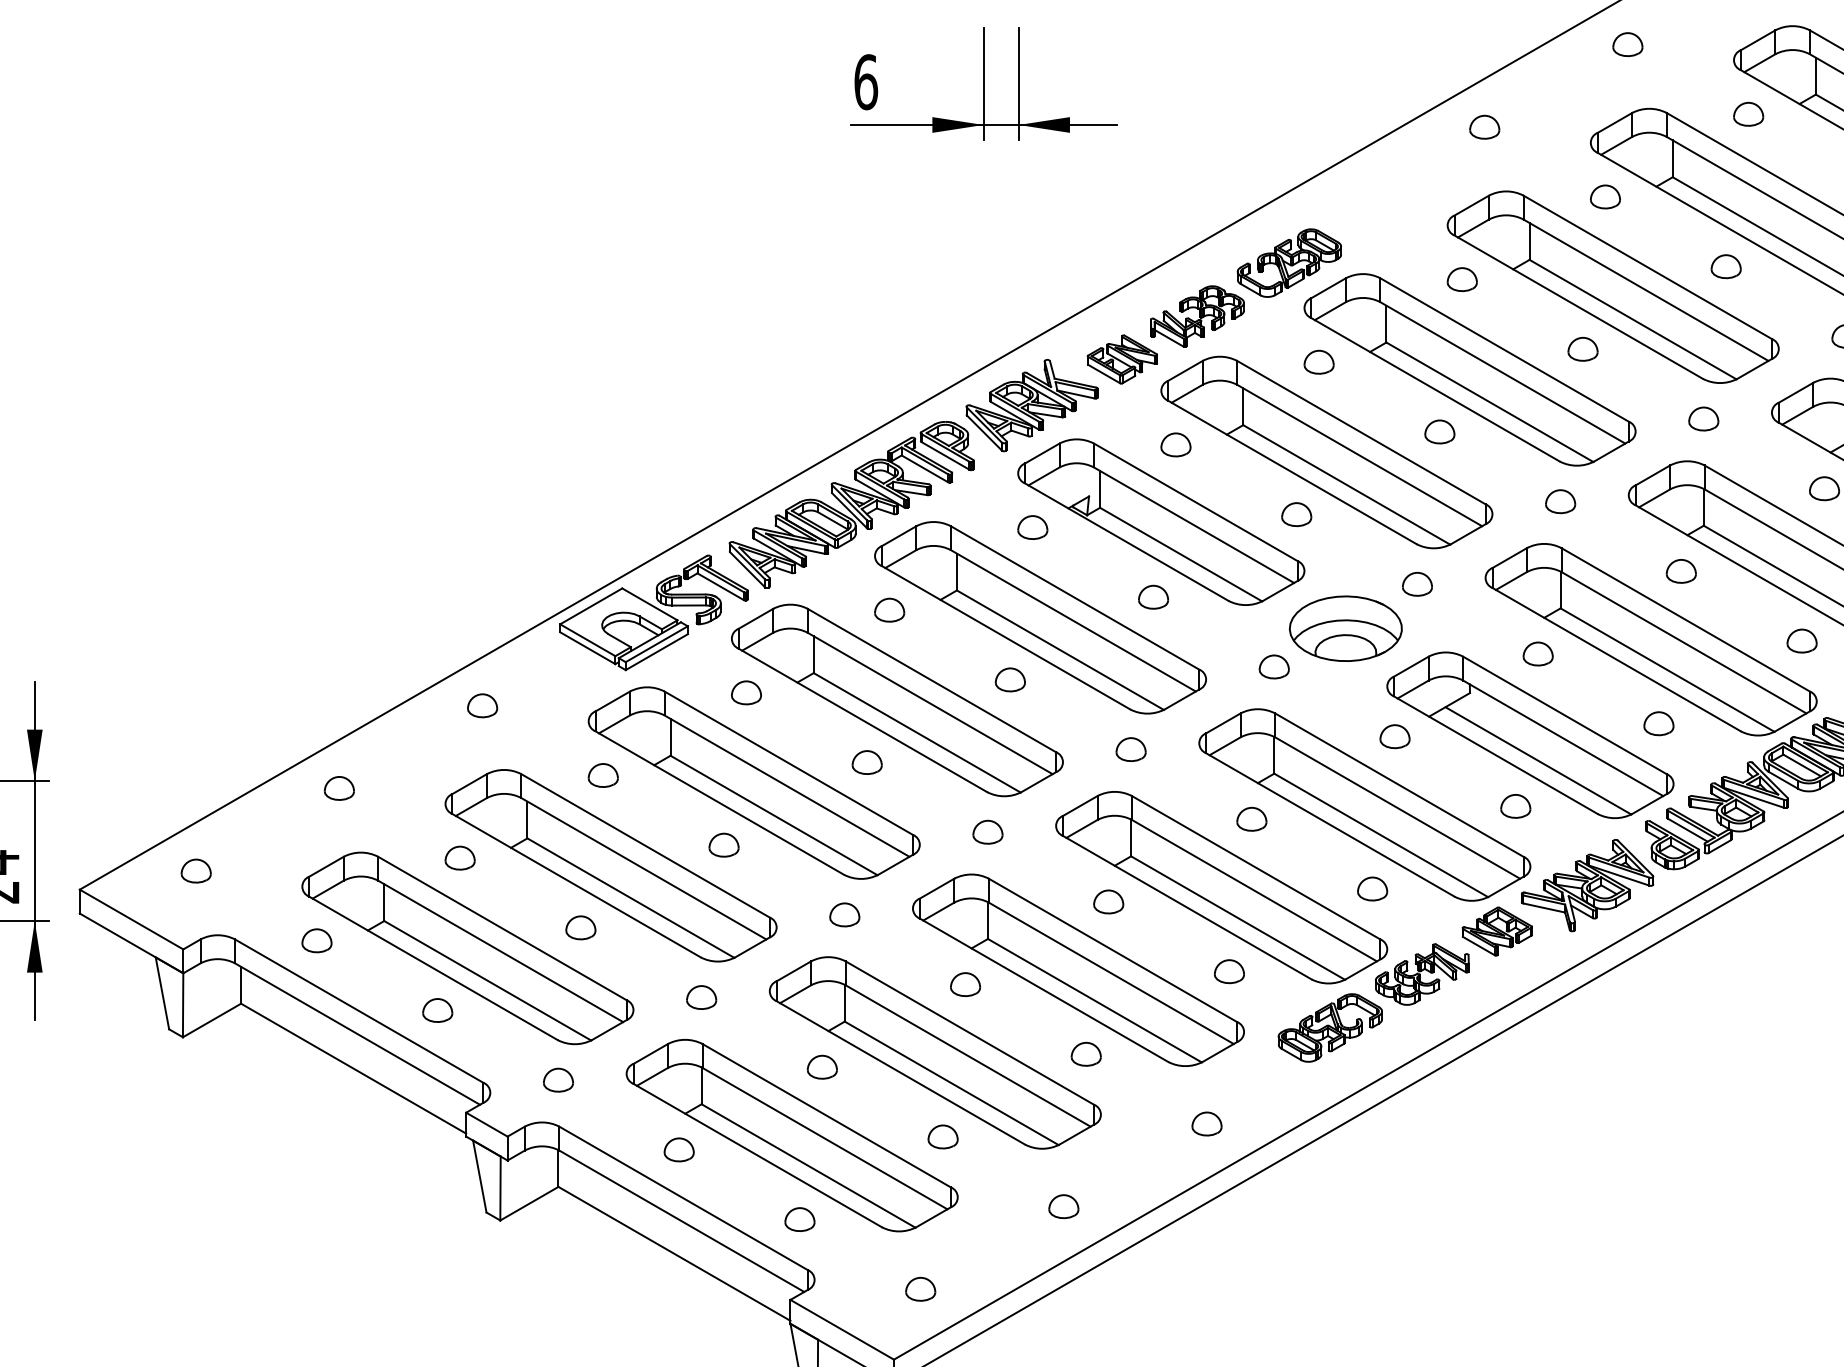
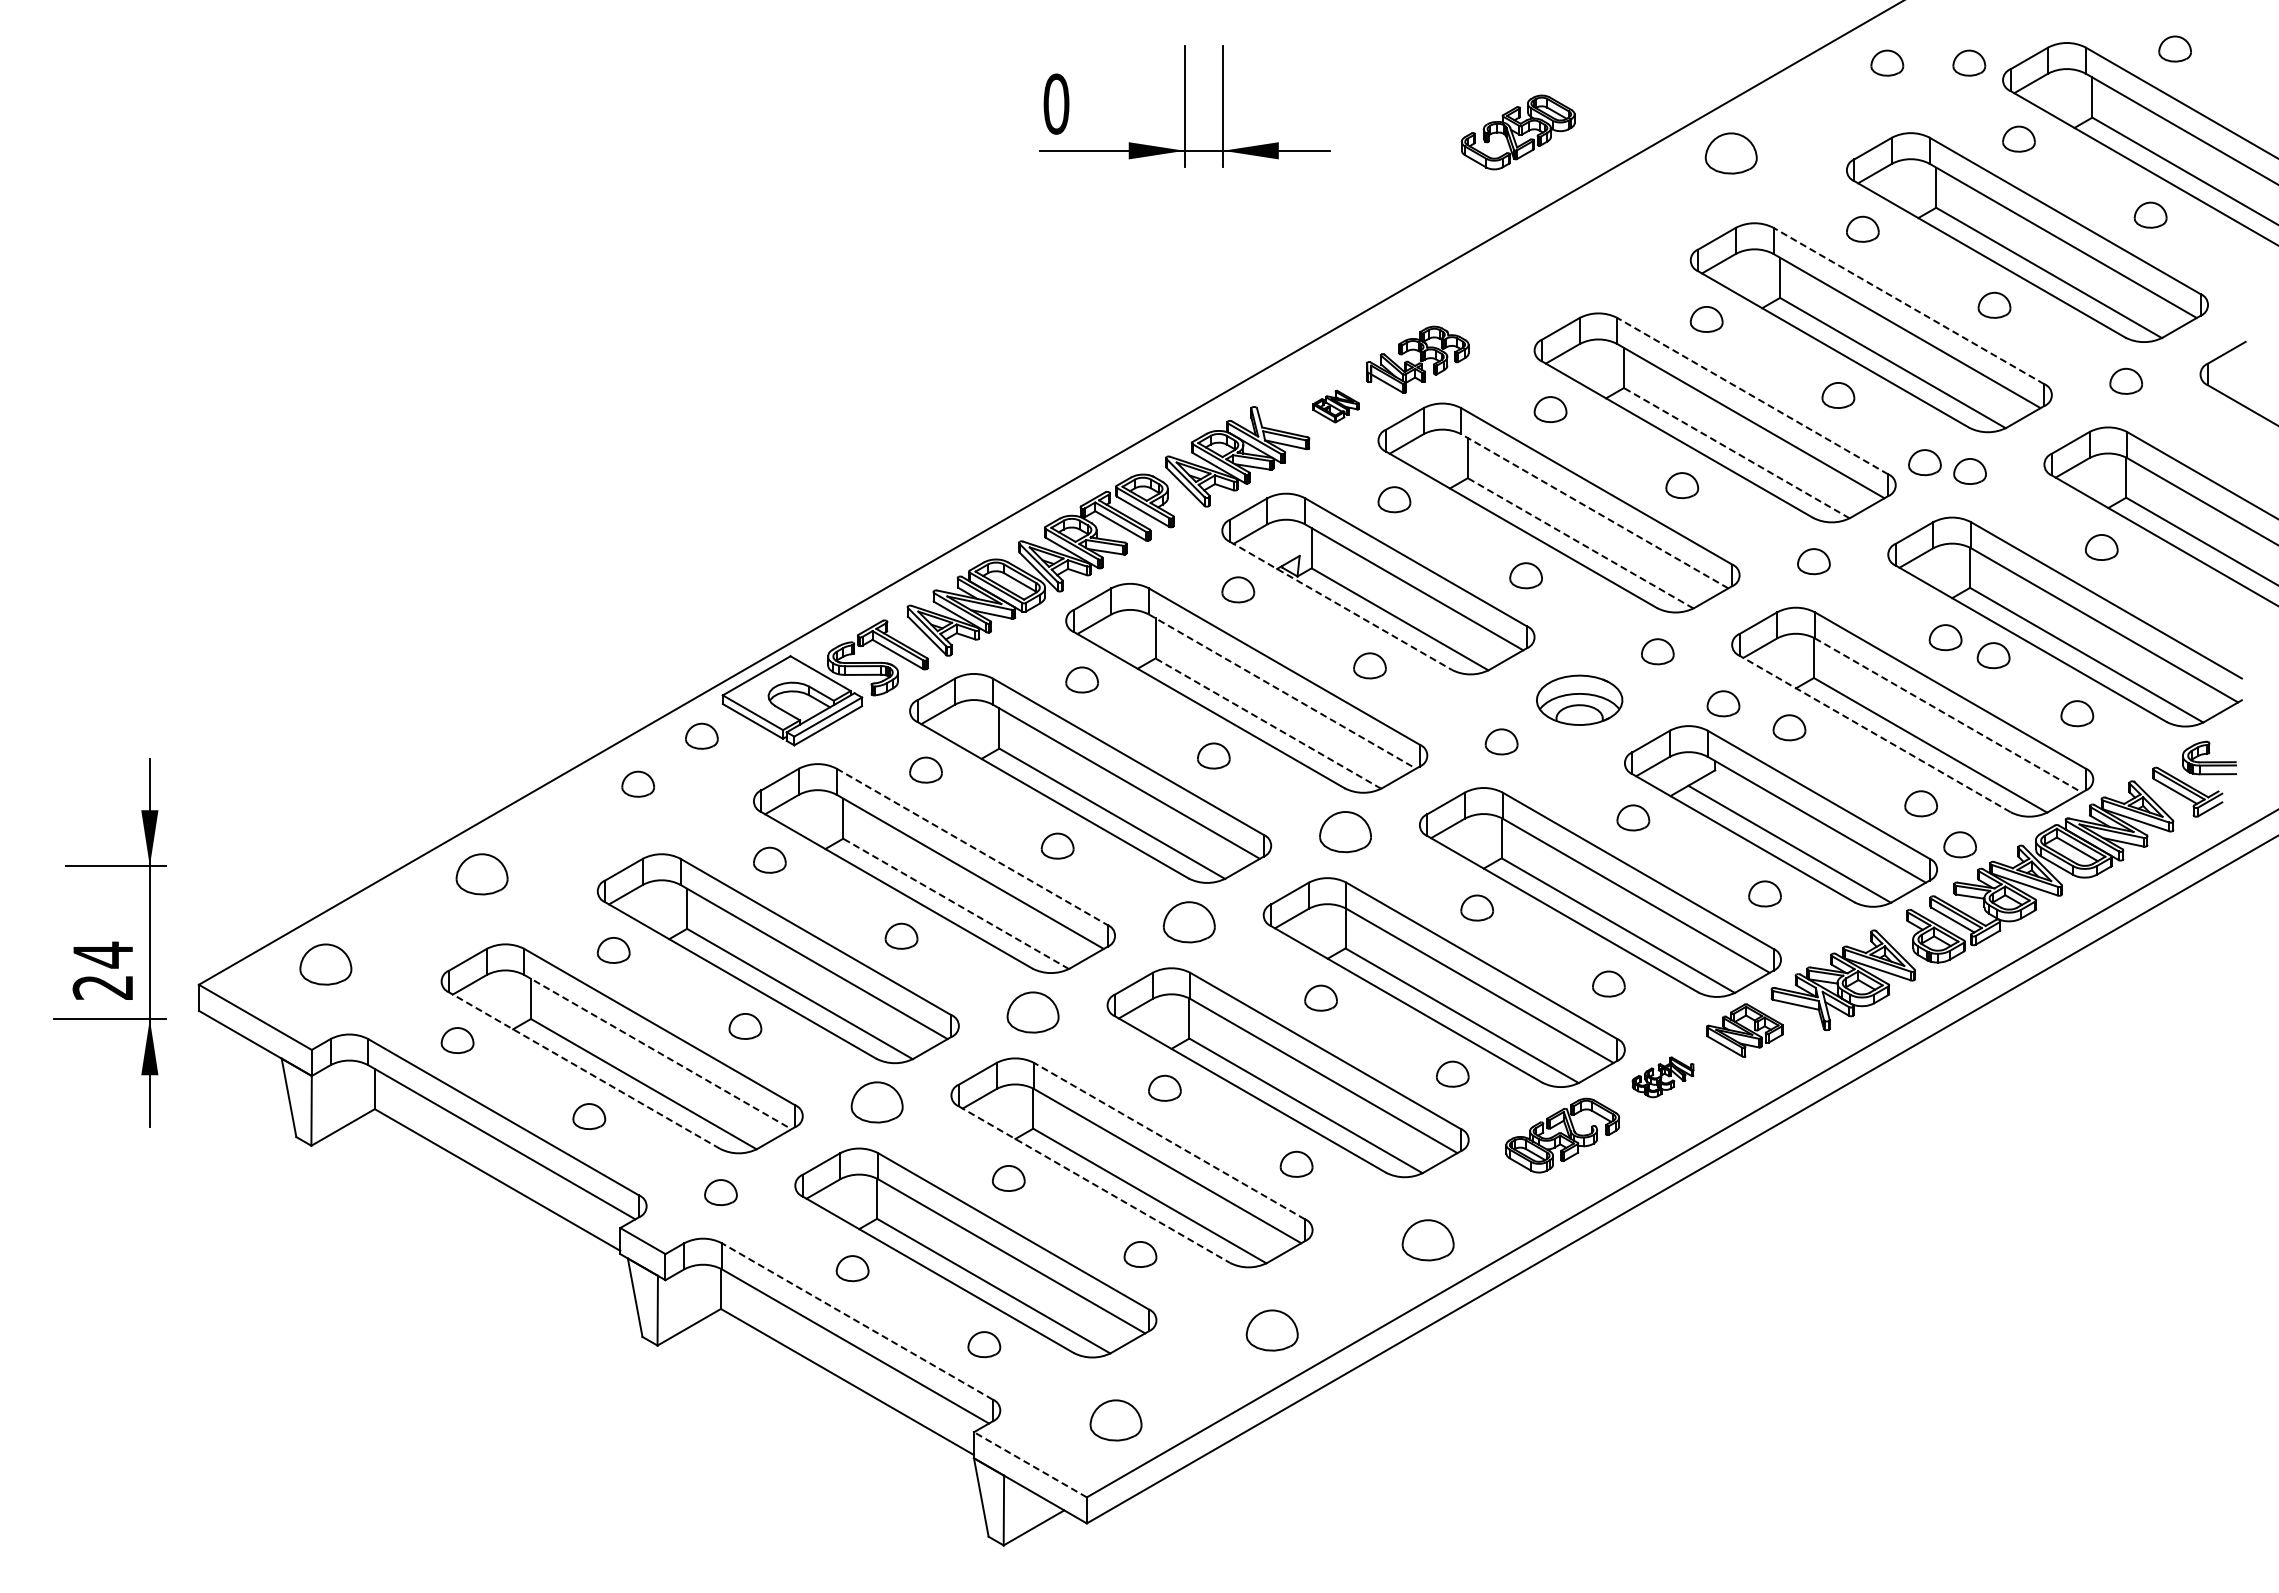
part: (1703, 44) -> (1969, 62), added
text: (866, 81) -> (1056, 103), 6 -> 0
part: (1484, 126) -> (1730, 152), size x1.6
part: (1288, 263) -> (1517, 132), moved
line: (1647, 266) -> (1908, 305), solid -> dashed
line: (1504, 349) -> (1752, 395), solid -> dashed
part: (1121, 359) -> (1335, 406), size x0.6
line: (1489, 401) -> (1736, 452), solid -> dashed
part: (1661, 410) -> (1924, 462), added
line: (1359, 455) -> (1594, 511), solid -> dashed
line: (1346, 485) -> (1580, 543), solid -> dashed
line: (1127, 542) -> (1341, 606), solid -> dashed
part: (1725, 587) -> (1993, 655), added
line: (1073, 620) -> (1282, 691), solid -> dashed
part: (1345, 629) -> (1579, 700), size x0.7
part: (1477, 631) -> (1723, 703), added
line: (1683, 642) -> (1948, 715), solid -> dashed
line: (1059, 650) -> (1267, 723), solid -> dashed
line: (1616, 659) -> (1874, 733), solid -> dashed
part: (540, 661) -> (701, 735), added
part: (1131, 749) -> (1345, 831), size x1.6
part: (1694, 761) -> (1959, 844), added
line: (789, 763) -> (972, 847), solid -> dashed
part: (338, 788) -> (481, 874), size x1.6
line: (773, 815) -> (955, 903), solid -> dashed
part: (988, 831) -> (1189, 921), size x1.6
part: (195, 871) -> (325, 964), size x1.6
part: (845, 914) -> (1033, 1011), size x1.6
line: (501, 951) -> (658, 1052), solid -> dashed
line: (433, 968) -> (584, 1070), solid -> dashed
part: (1421, 974) -> (1662, 1077), size x0.6
part: (701, 997) -> (876, 1102), size x1.6
line: (969, 1032) -> (1169, 1140), solid -> dashed
line: (900, 1072) -> (1094, 1184), solid -> dashed
part: (1207, 1124) -> (1428, 1240), size x1.6
line: (682, 1198) -> (856, 1321), solid -> dashed
part: (1063, 1206) -> (1271, 1330), size x1.6
part: (920, 1289) -> (1115, 1420), size x1.6
line: (842, 1329) -> (1030, 1464), solid -> dashed

